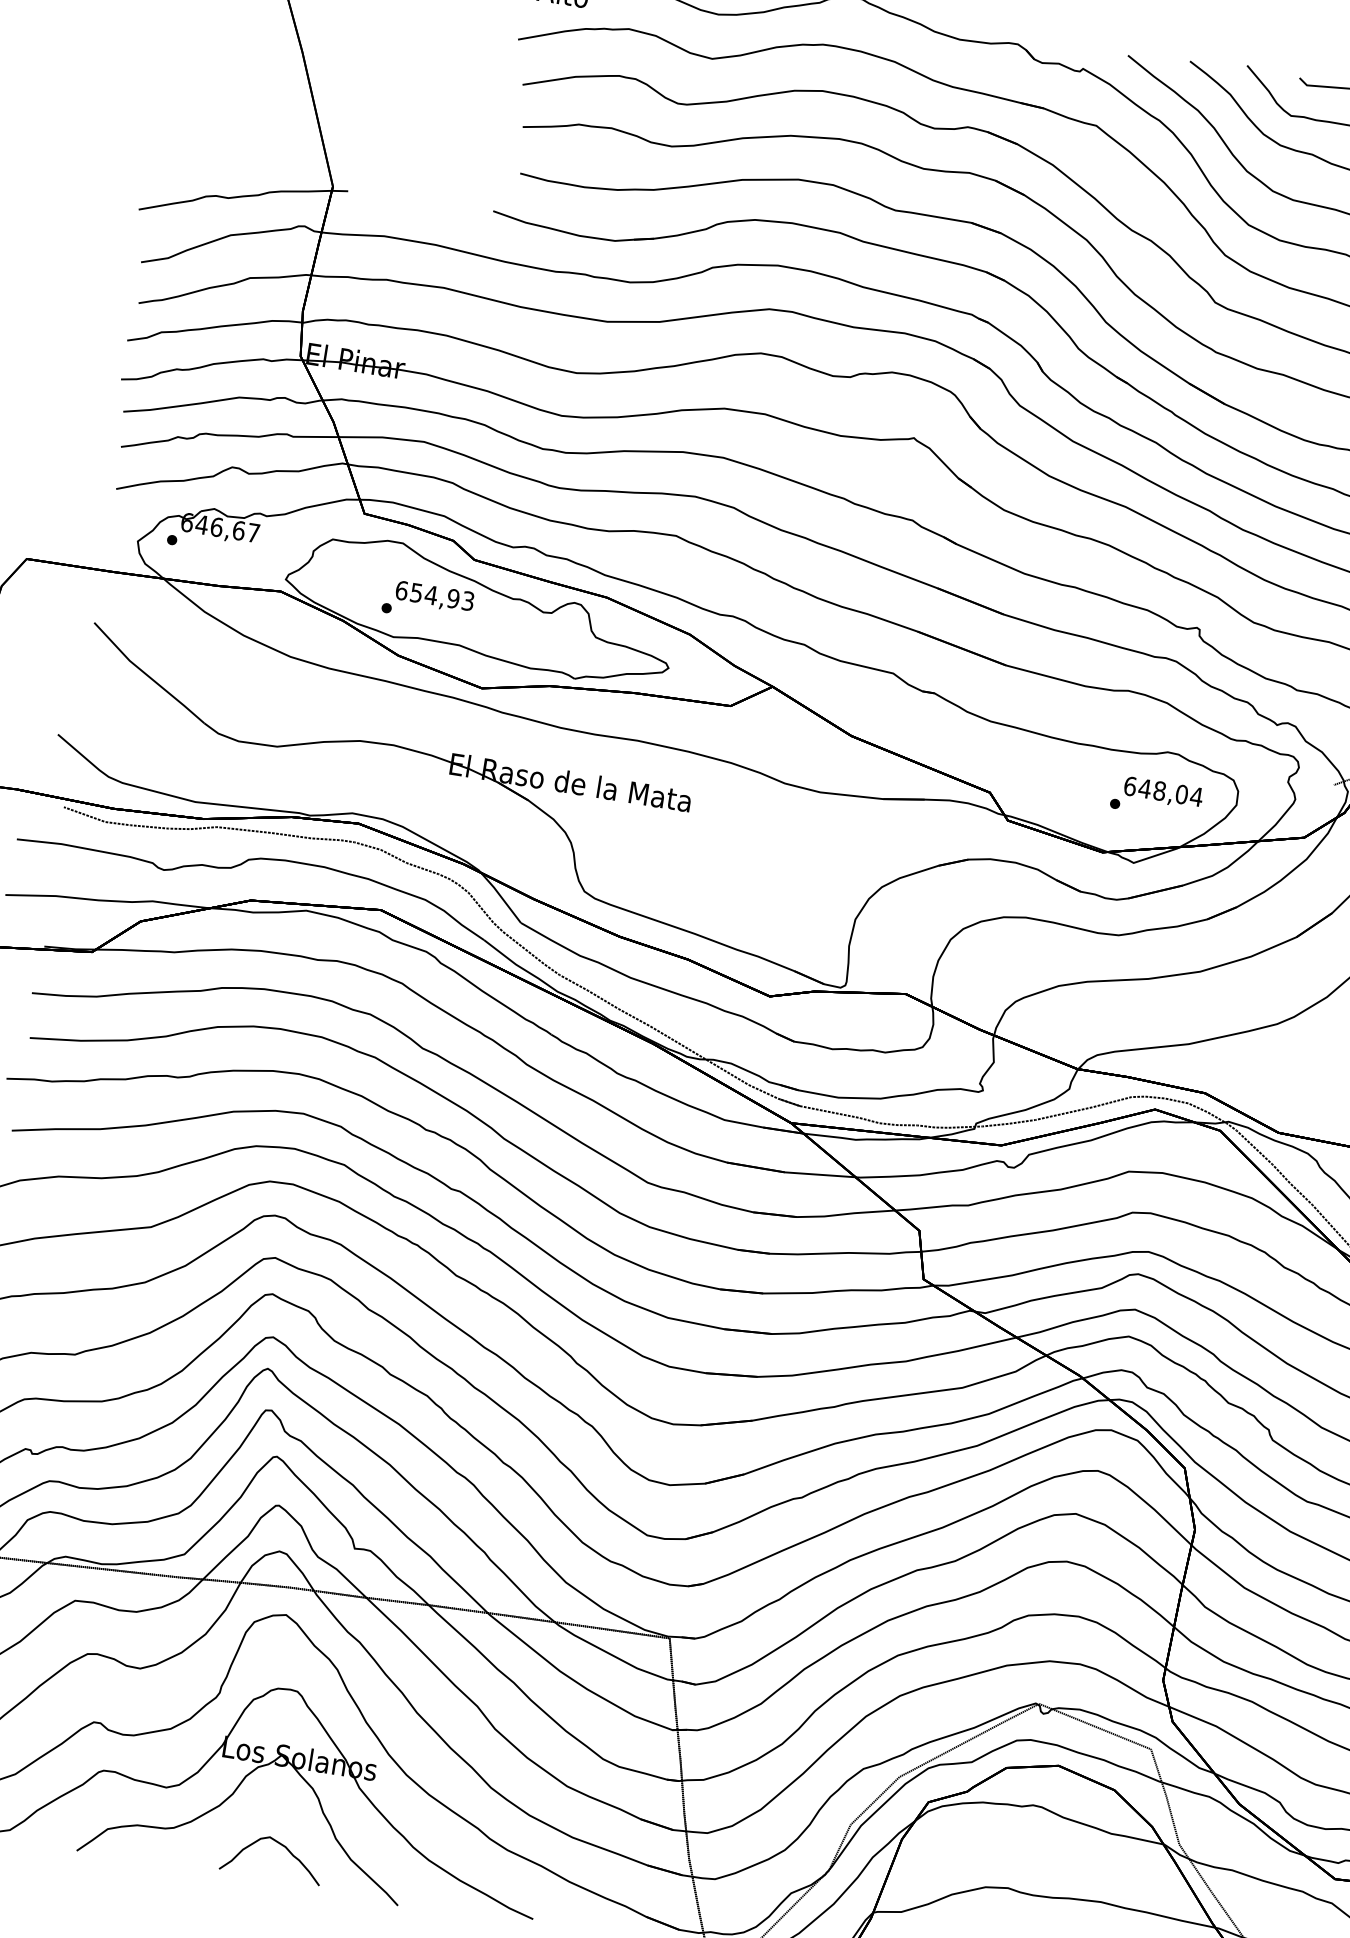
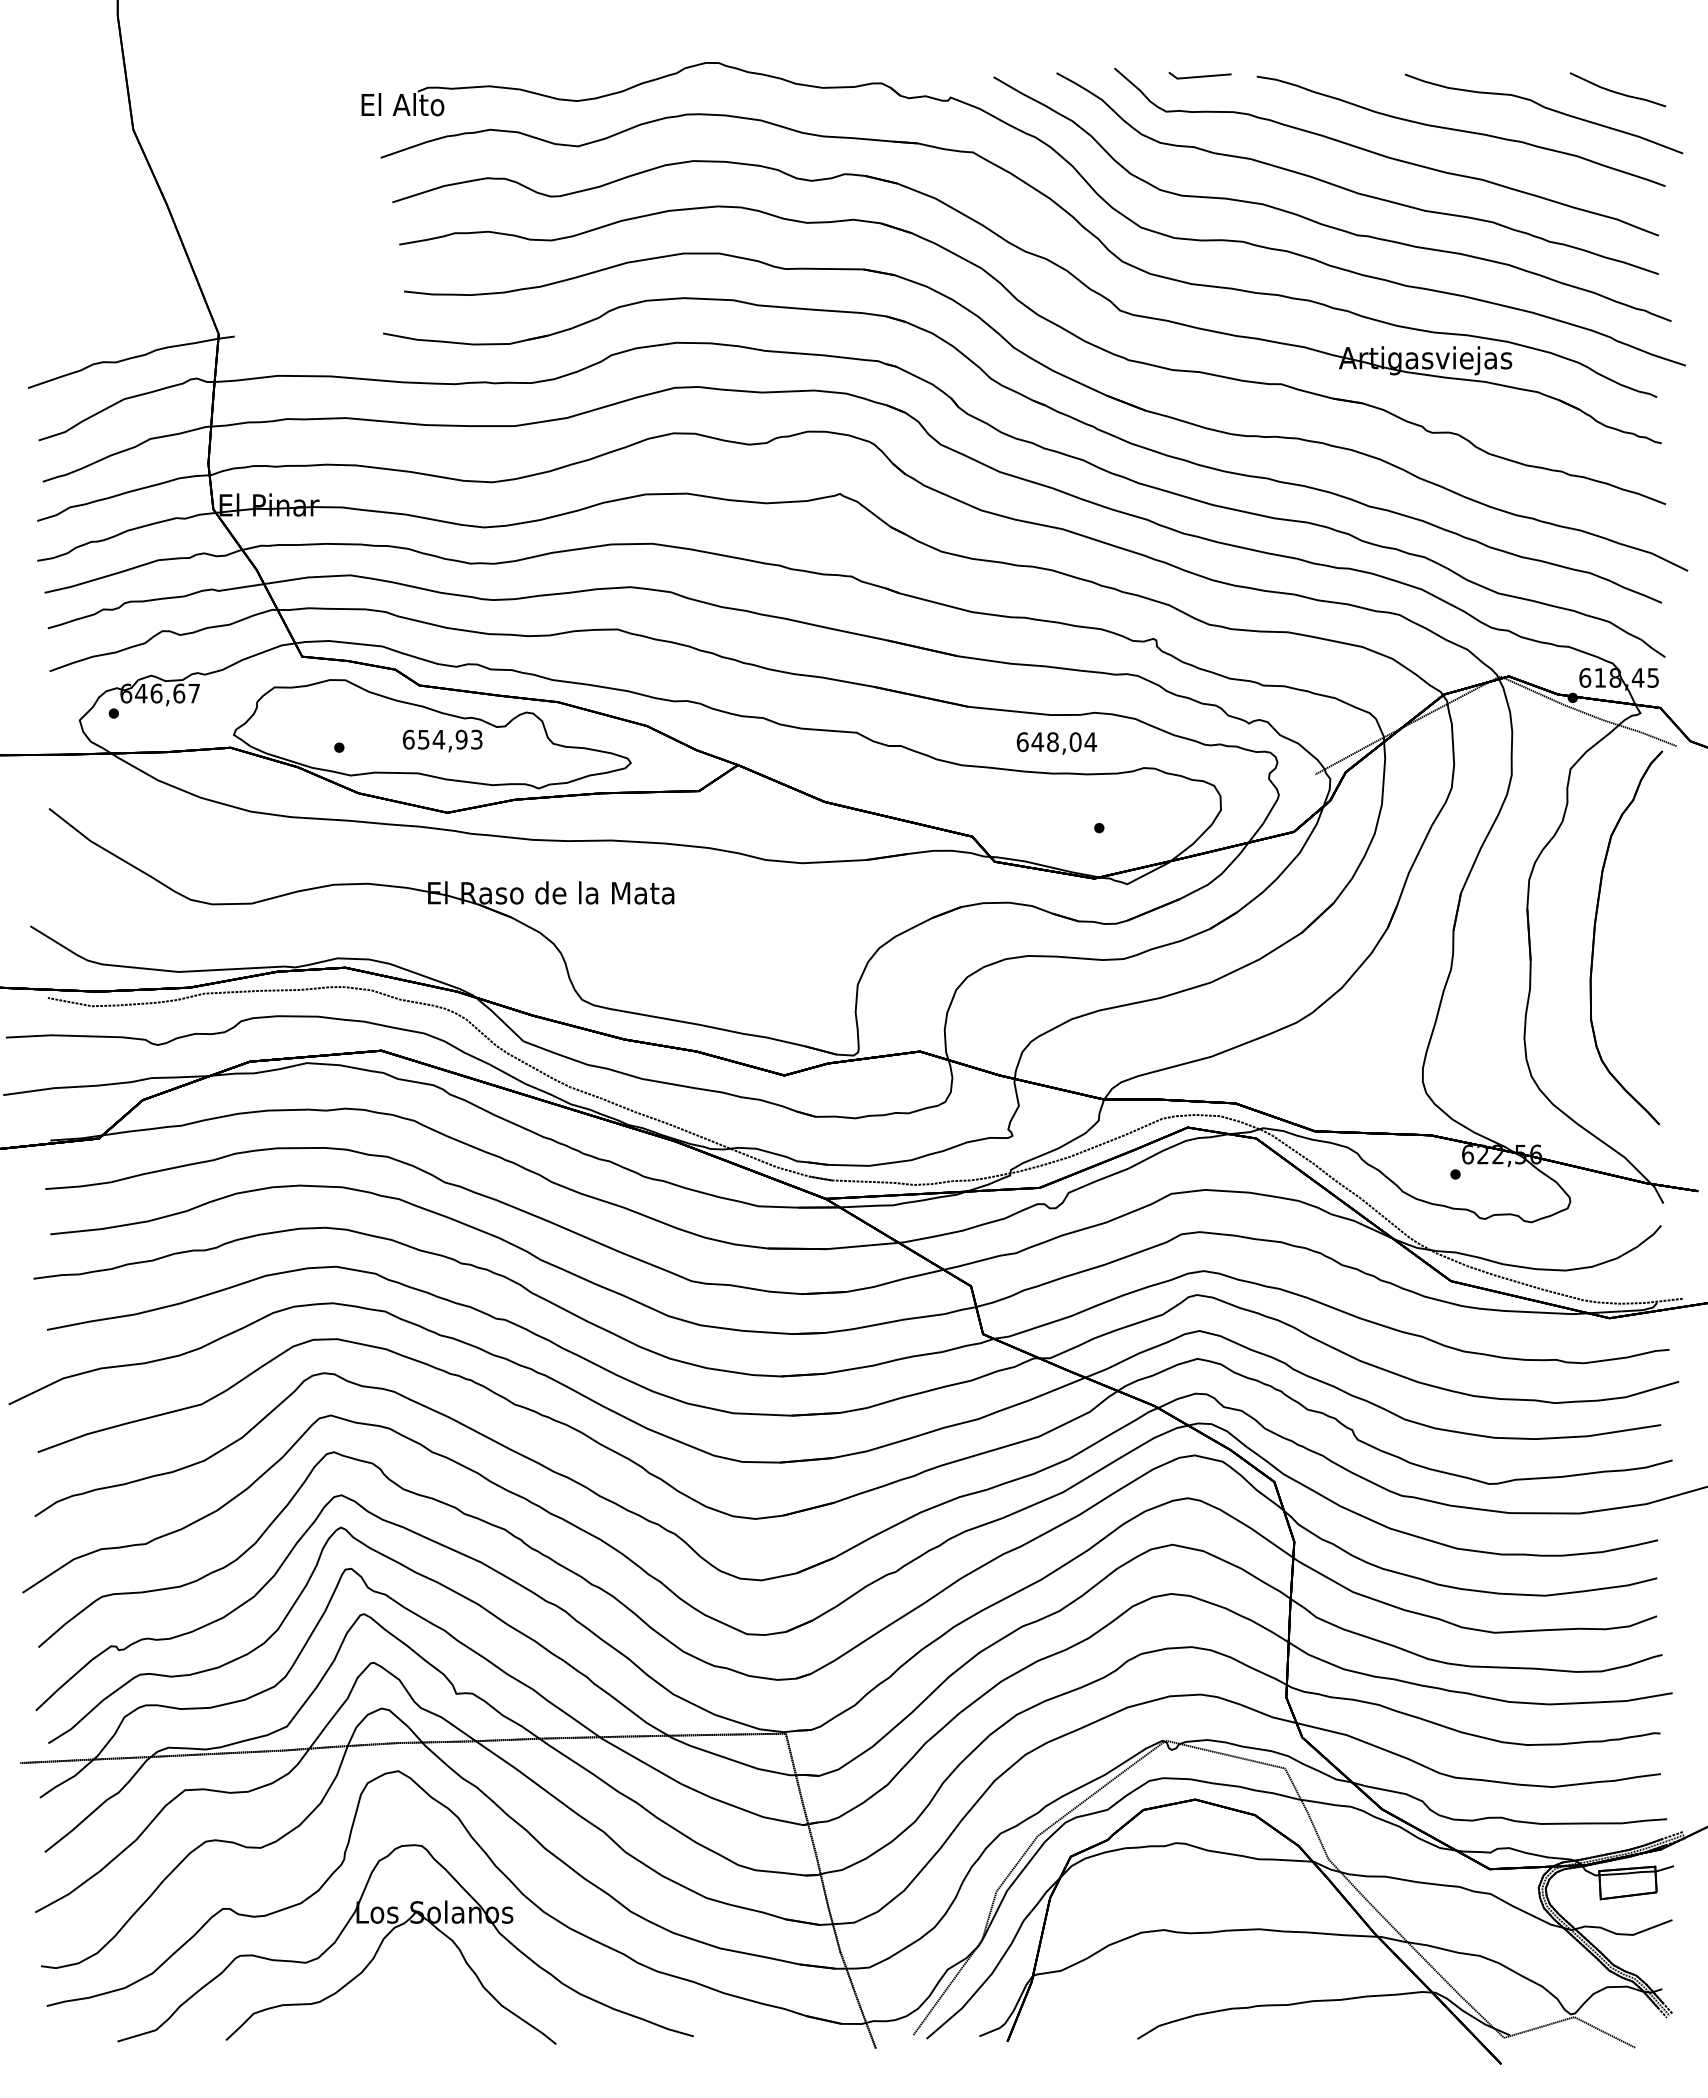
text: (434, 596) -> (442, 740), moved
text: (1163, 792) -> (1056, 743), moved
part: (280, 1845) -> (429, 2002), removed

